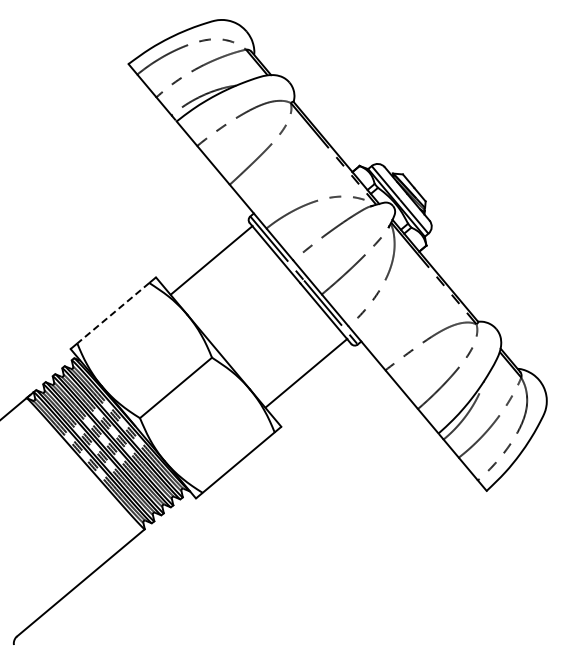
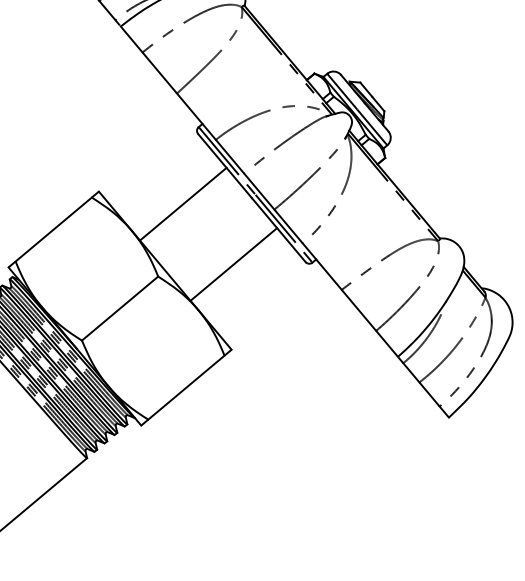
line: (211, 260) -> (183, 204), moved
line: (112, 313) -> (52, 229), dashed -> solid
line: (306, 372) -> (233, 263), moved

